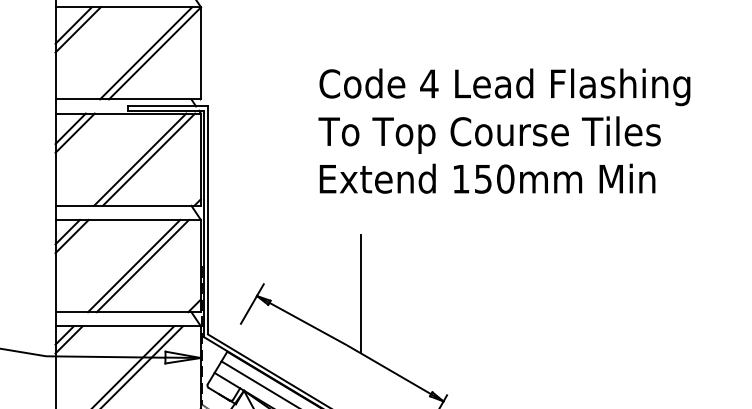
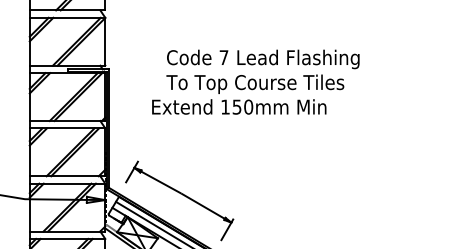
text: (428, 83) -> (223, 57), 4 -> 7
text: (488, 177) -> (239, 106), moved
line: (361, 293) -> (188, 166), removed

